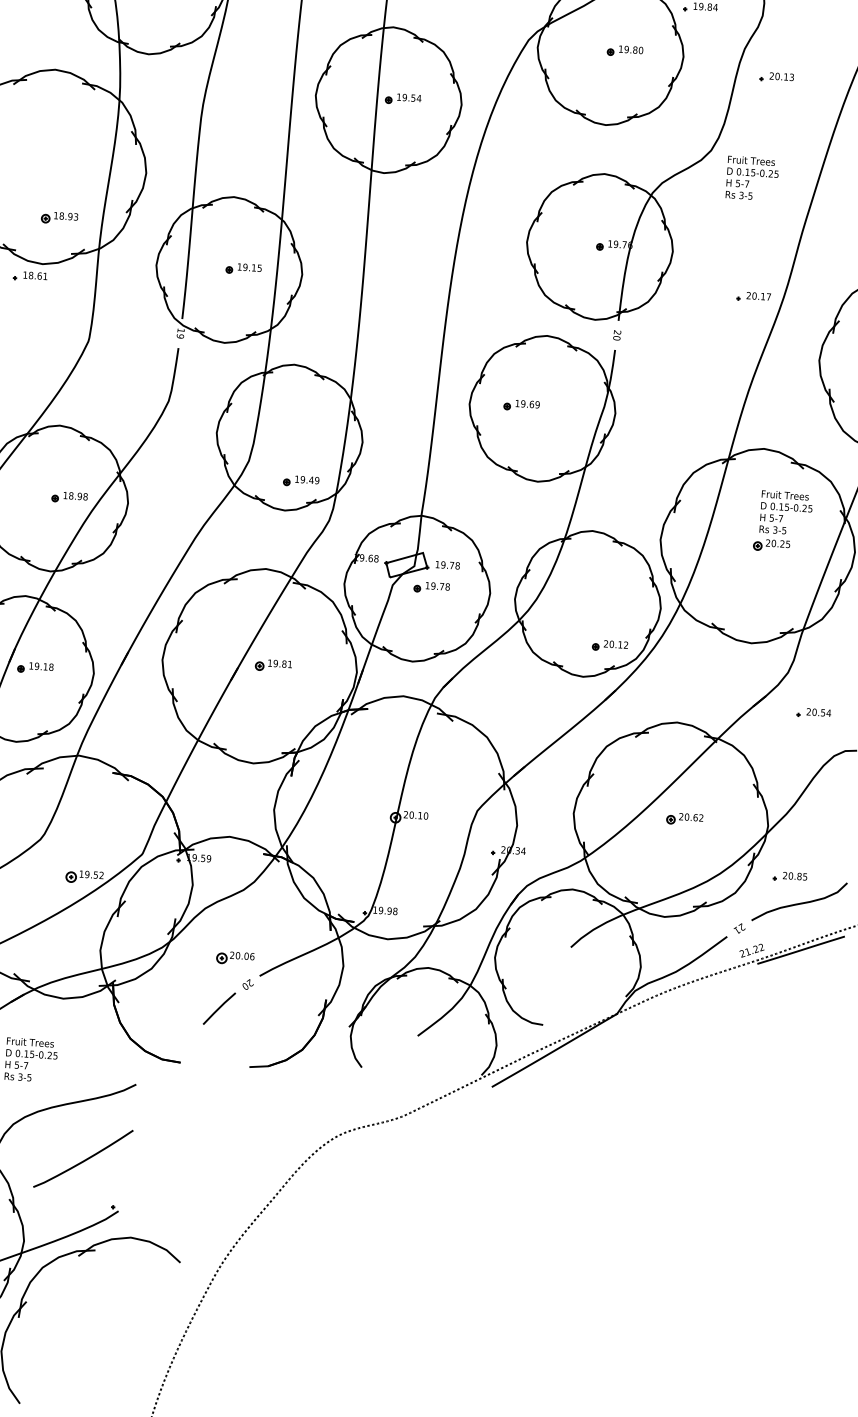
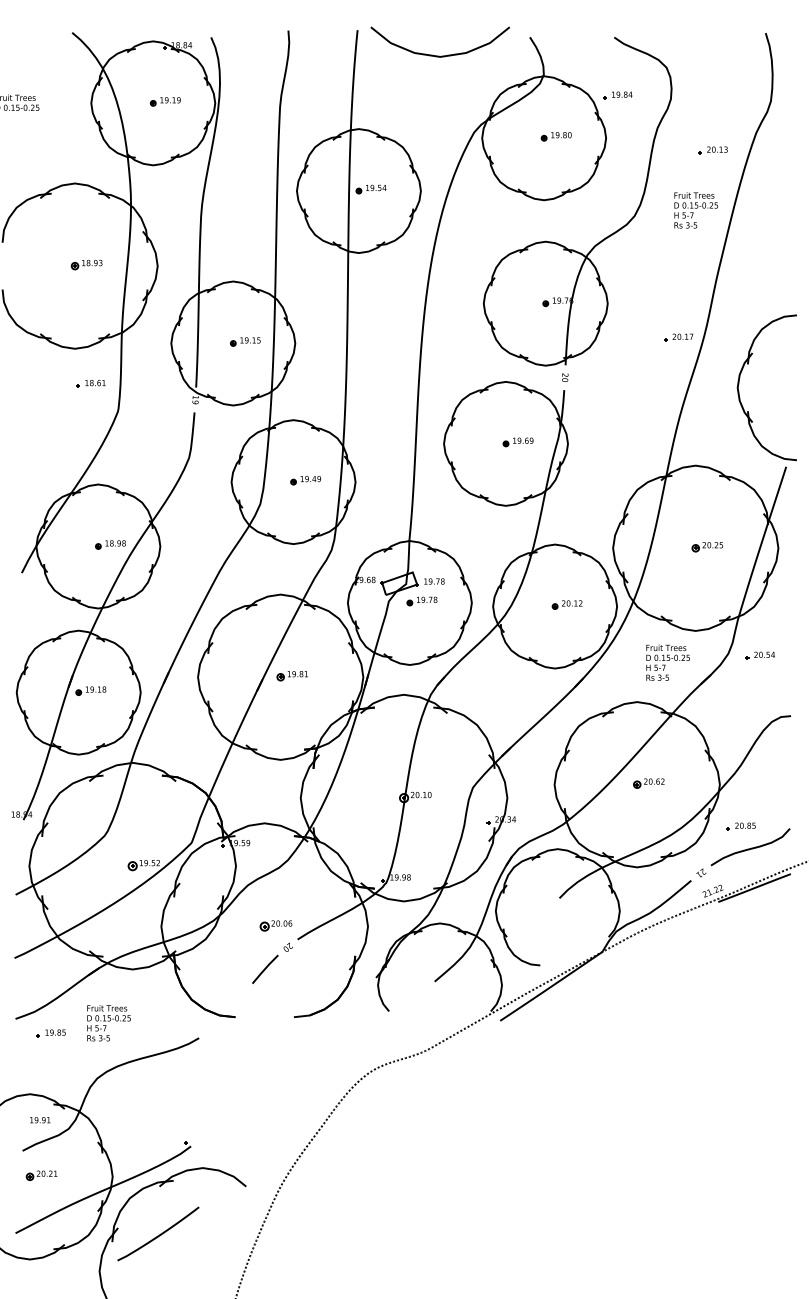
part: (775, 77) -> (712, 150), moved
text: (751, 178) -> (695, 210), moved
part: (59, 217) -> (86, 264), moved
part: (29, 275) -> (90, 383), moved
part: (520, 405) -> (517, 442), moved
part: (300, 481) -> (305, 480), moved
text: (785, 512) -> (667, 662), moved
part: (609, 645) -> (566, 604), moved
part: (812, 712) -> (759, 655), moved
curve: (84, 1159) -> (159, 1234), moved

